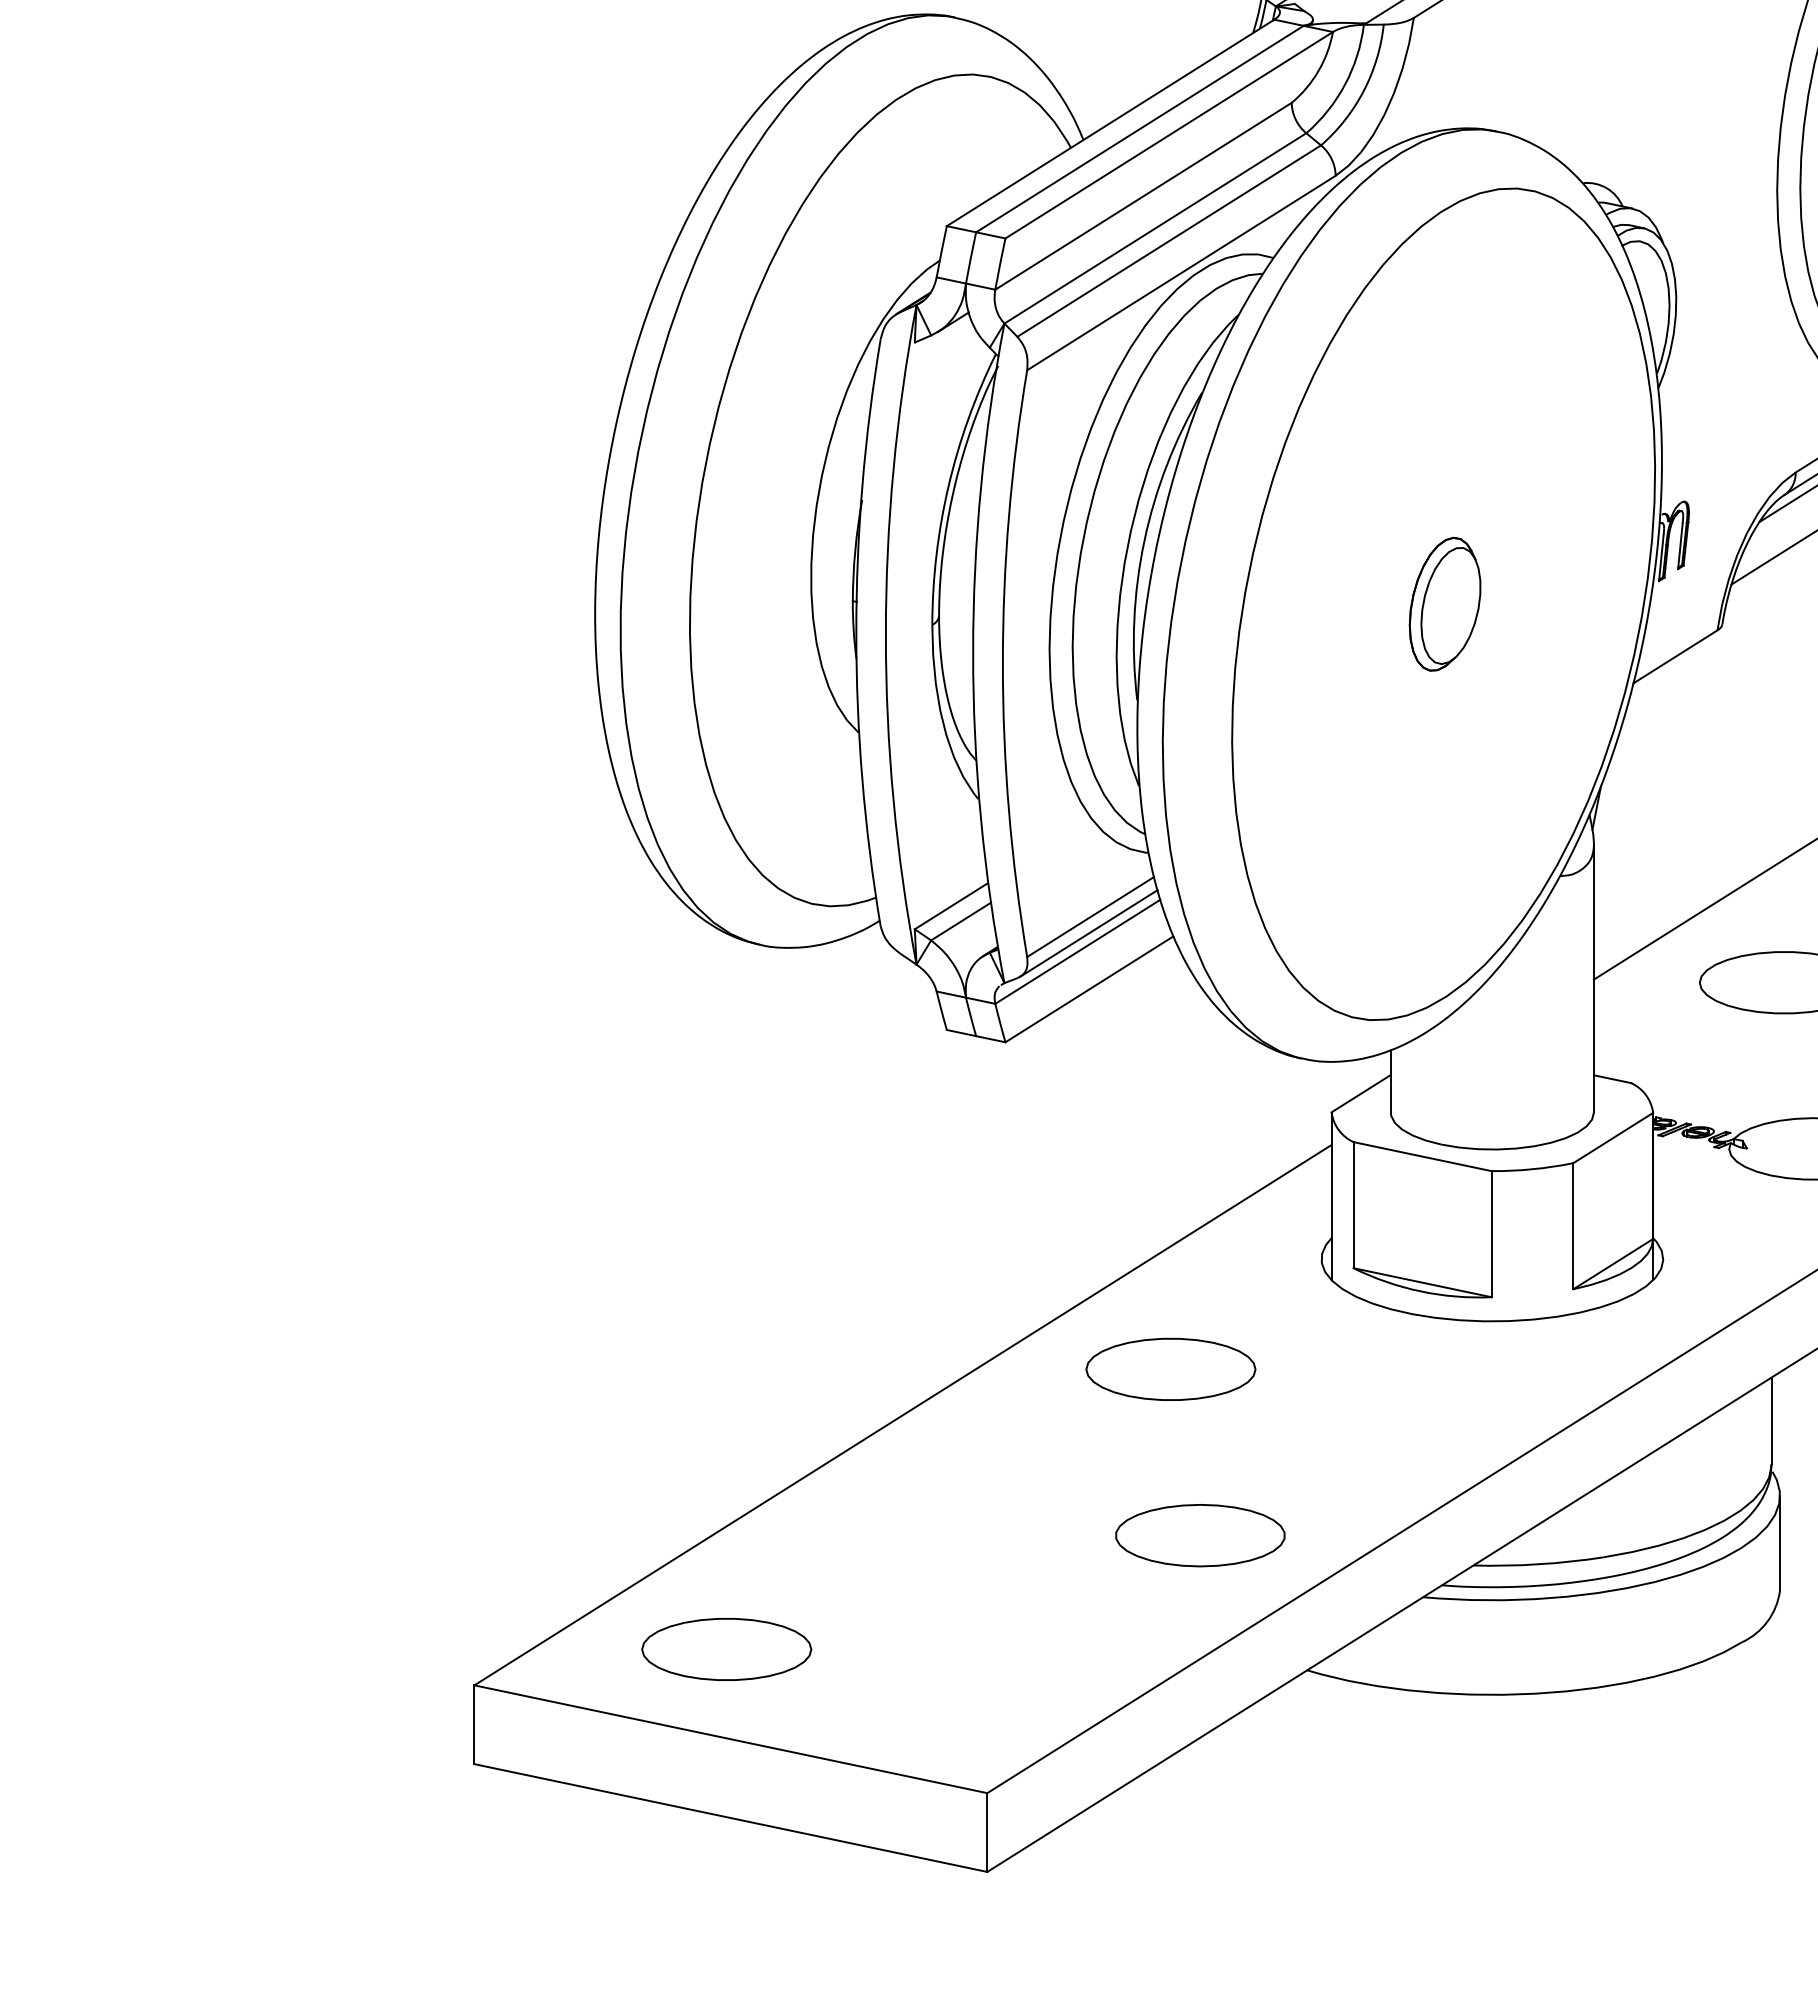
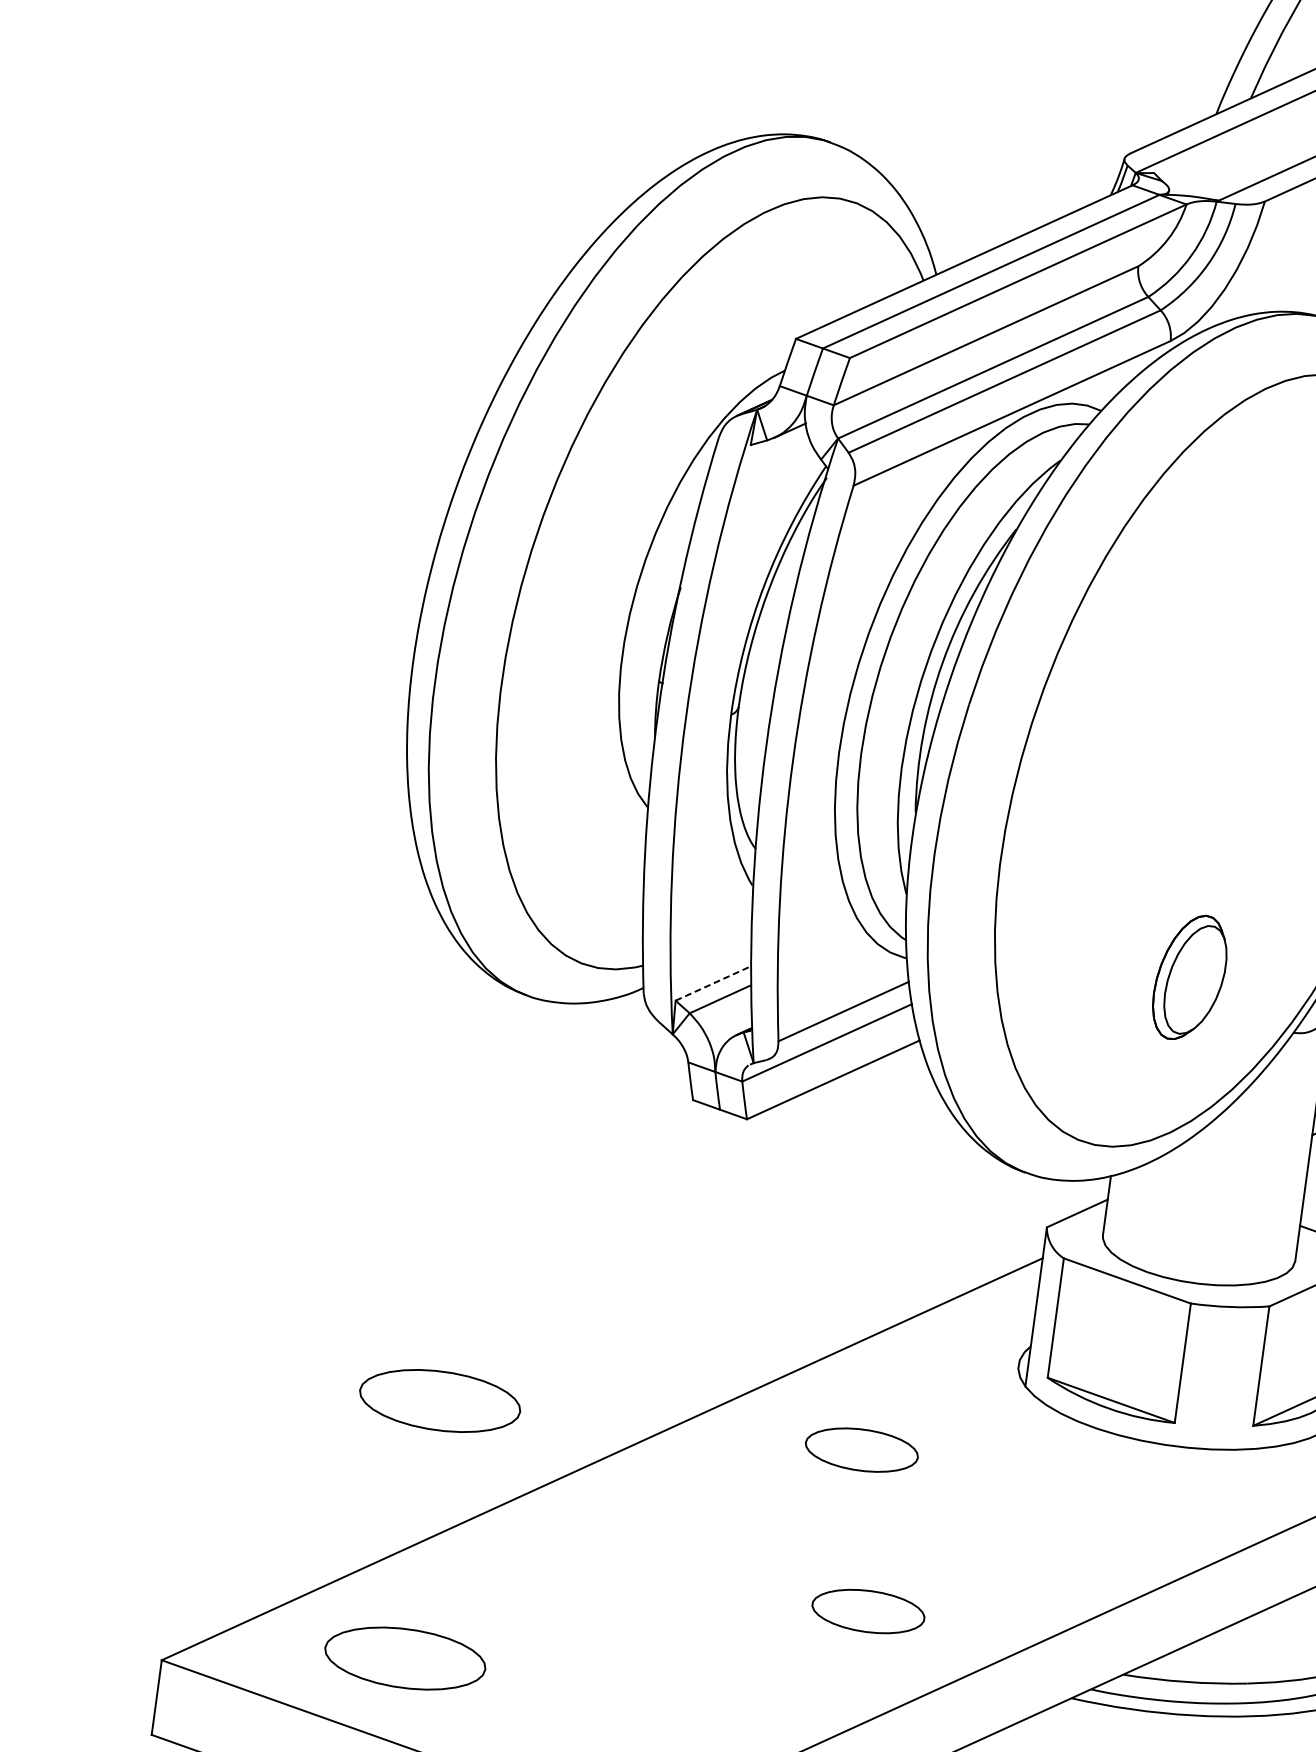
part: (1444, 603) -> (1189, 976), moved
line: (950, 906) -> (712, 983), solid -> dashed
line: (1088, 933) -> (839, 1026), removed
part: (1170, 1368) -> (861, 1449), size x0.7
part: (726, 1377) -> (439, 1401), added
part: (1200, 1535) -> (868, 1611), size x0.7

